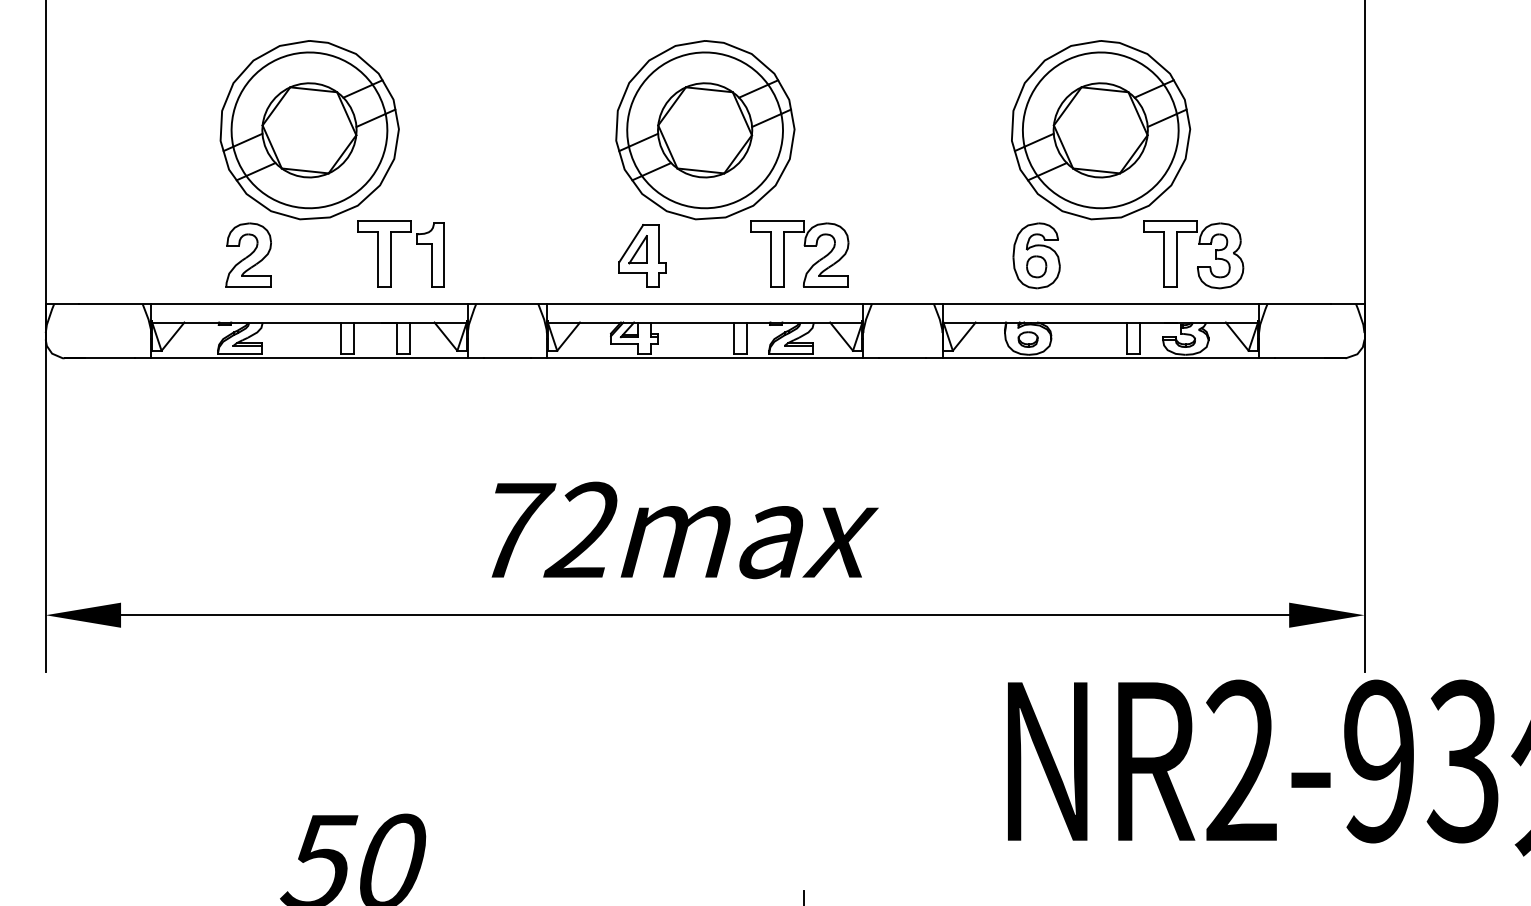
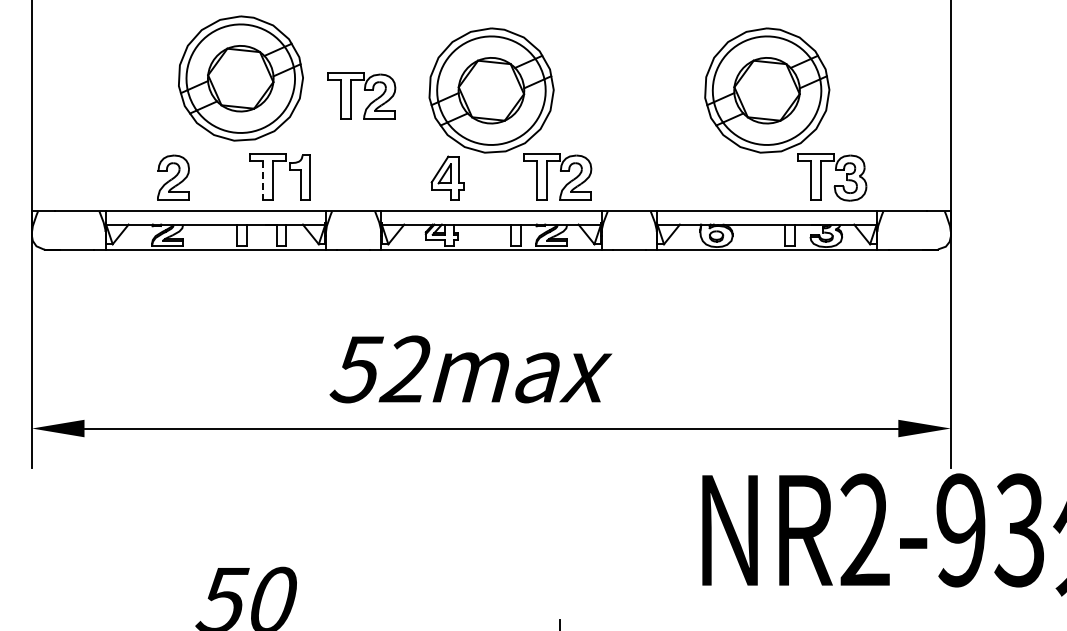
part: (309, 130) -> (240, 78), moved
part: (518, 137) -> (361, 95), added
part: (1036, 254) -> (722, 177), removed
line: (377, 260) -> (263, 181), solid -> dashed
text: (514, 530) -> (358, 369), 72max -> 52max

